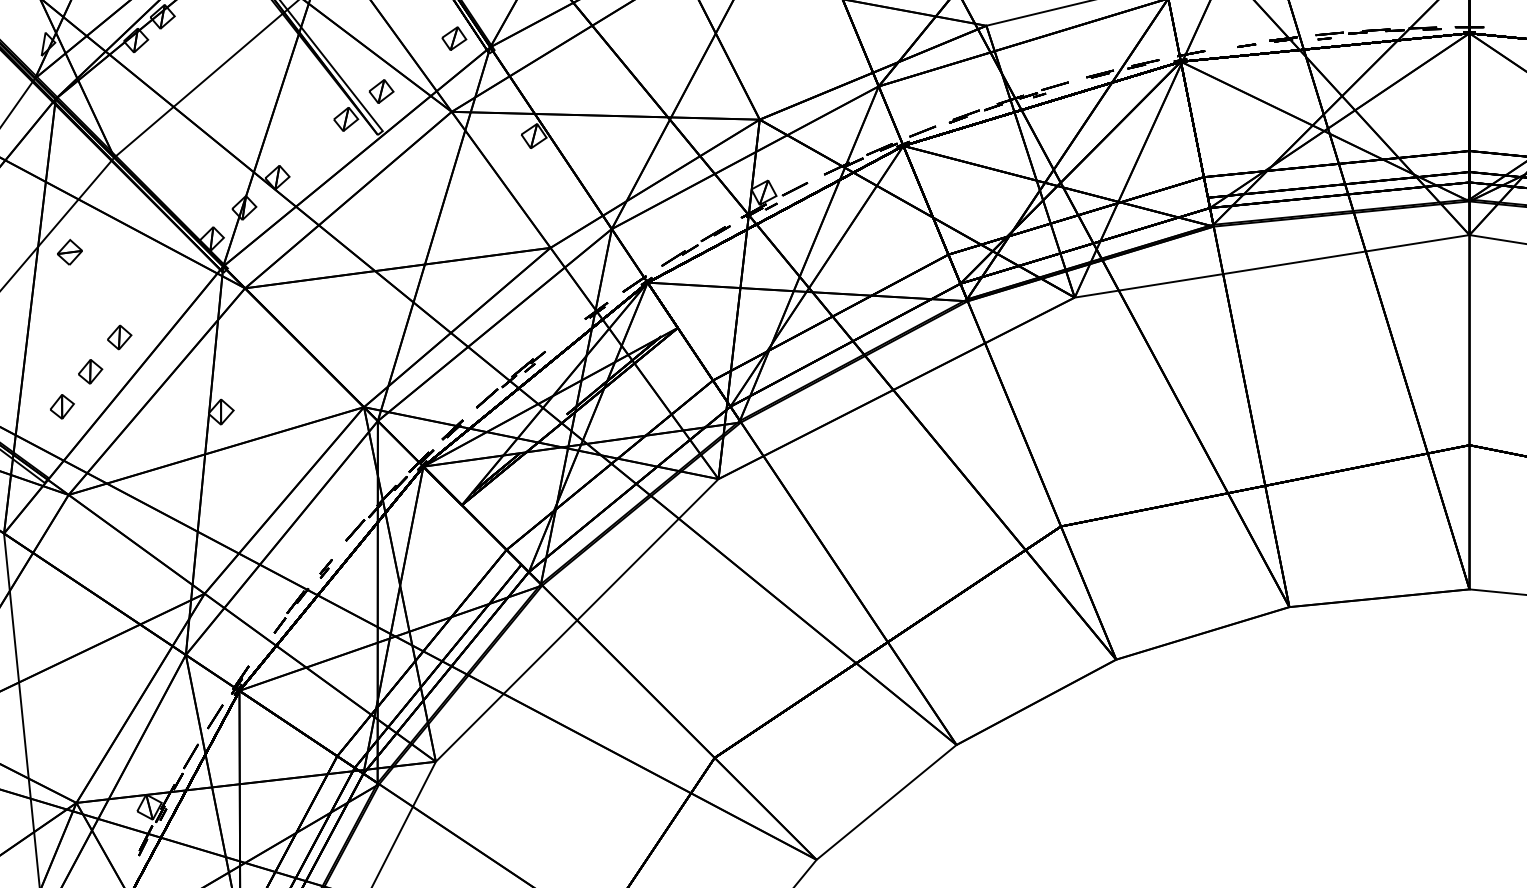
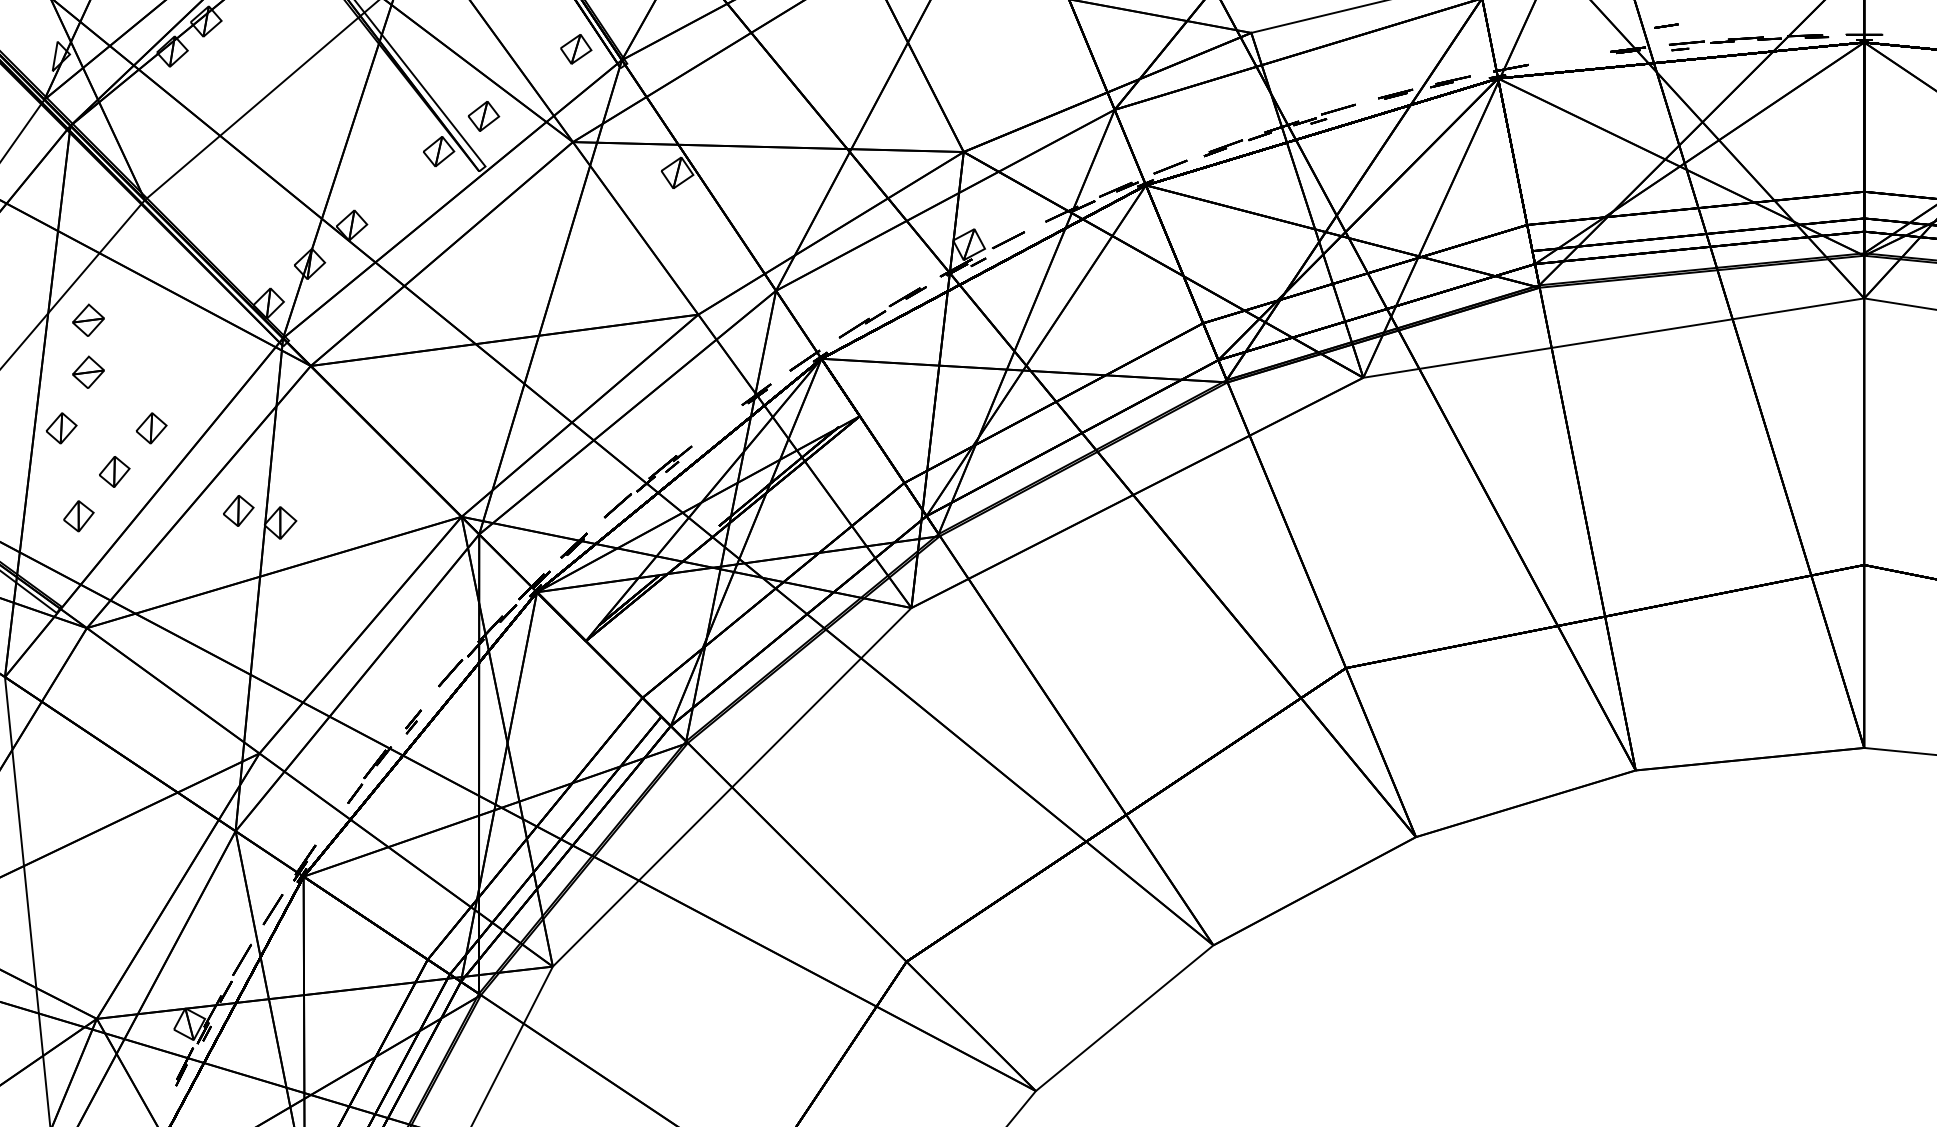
line: (1246, 45) -> (1666, 25), moved
part: (69, 292) -> (88, 371), added
part: (48, 337) -> (61, 428), added
part: (188, 402) -> (238, 510), added

